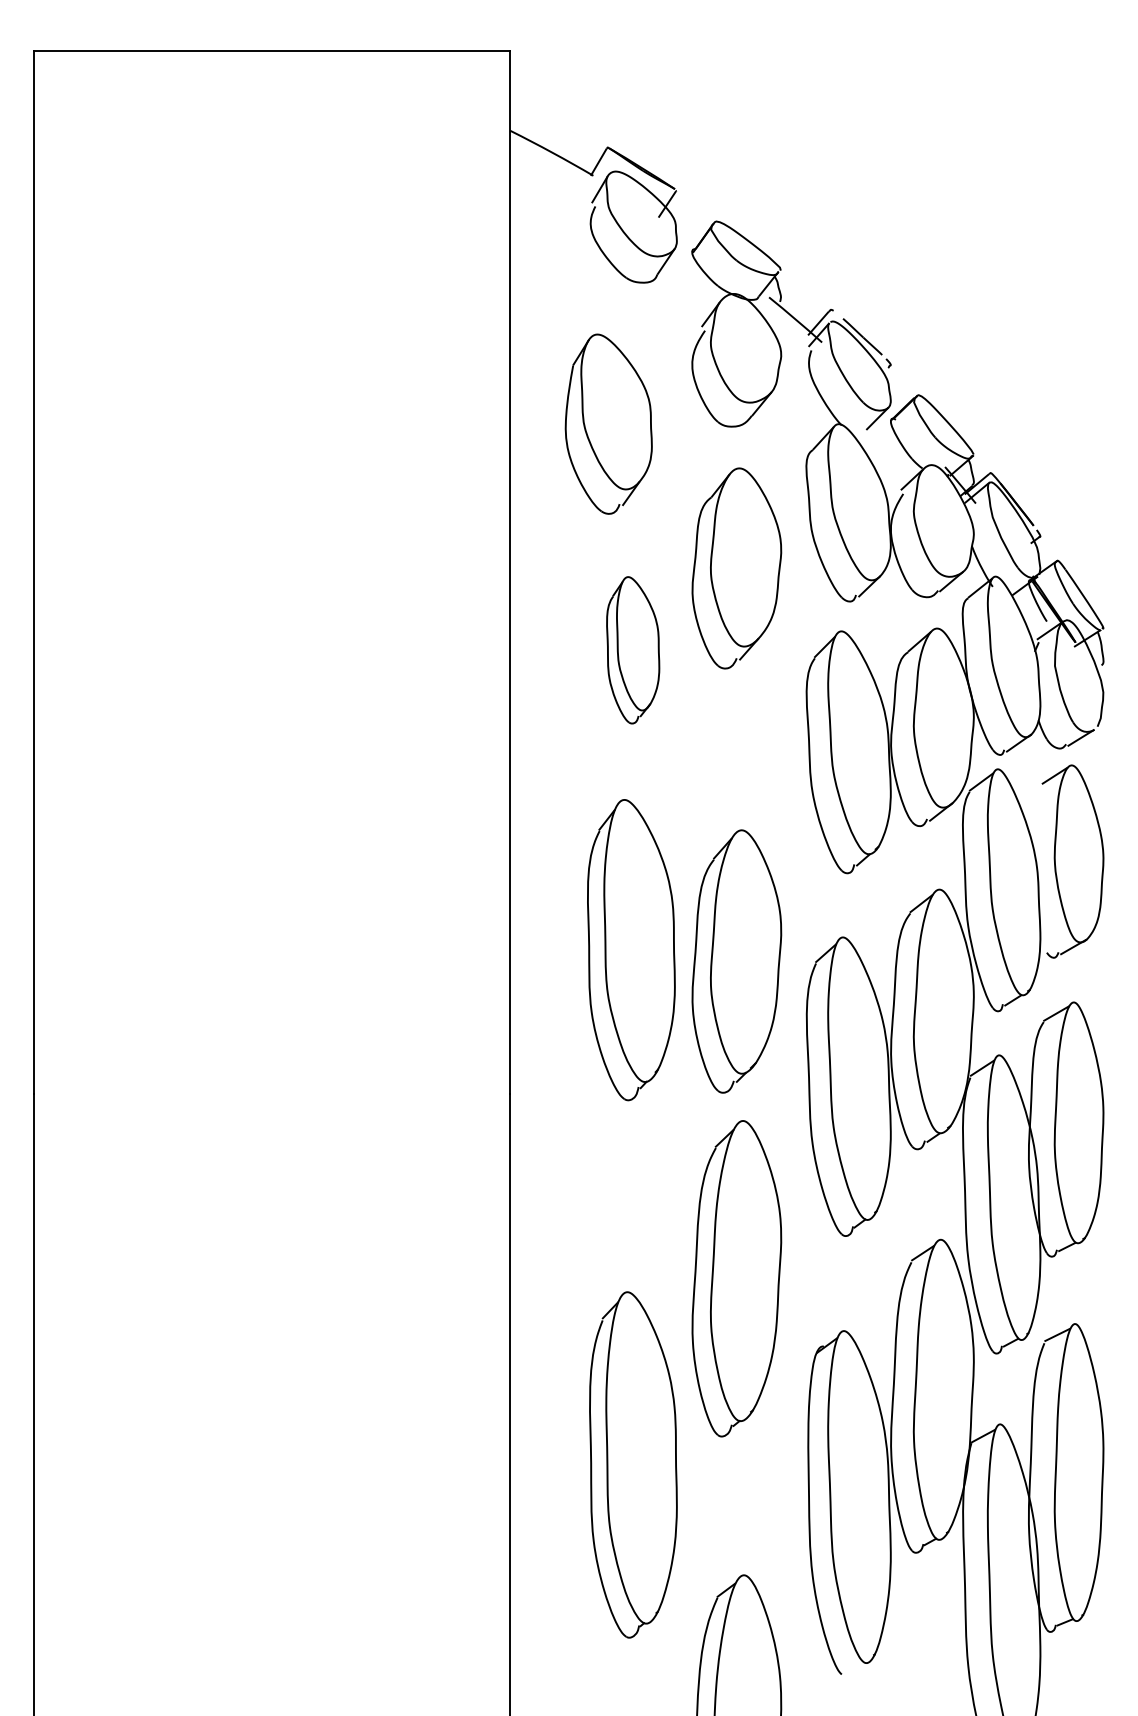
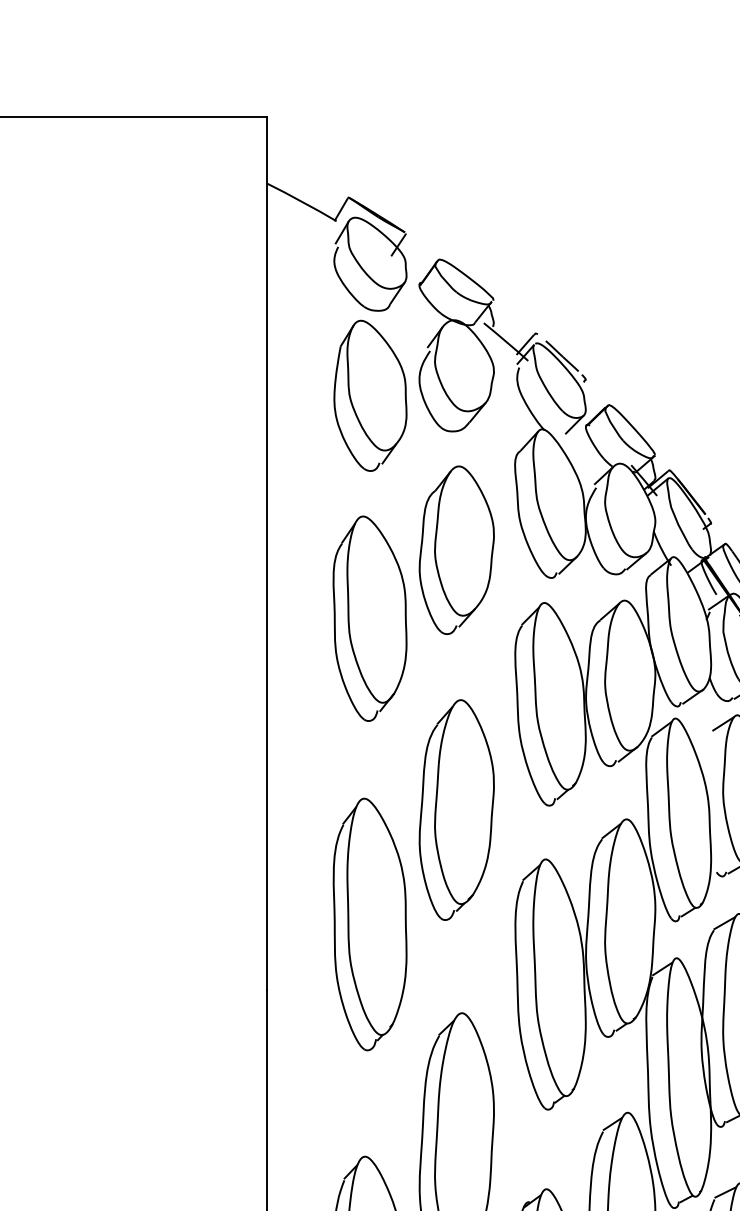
part: (608, 423) -> (370, 395), moved
part: (632, 650) -> (369, 619), size x1.67
part: (631, 950) -> (370, 924), moved
part: (736, 961) -> (456, 810), moved

